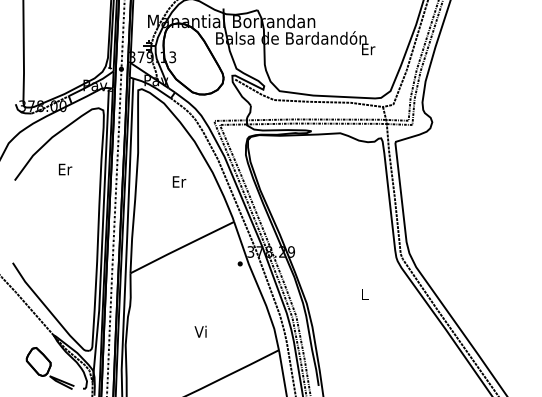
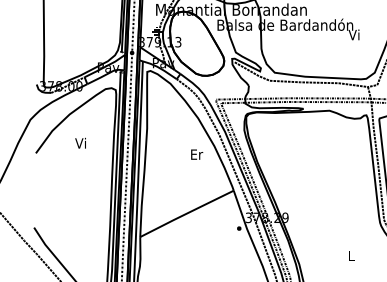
text: (368, 49) -> (354, 35), Er -> Vi
text: (65, 169) -> (81, 143), Er -> Vi
text: (179, 181) -> (197, 154), moved

